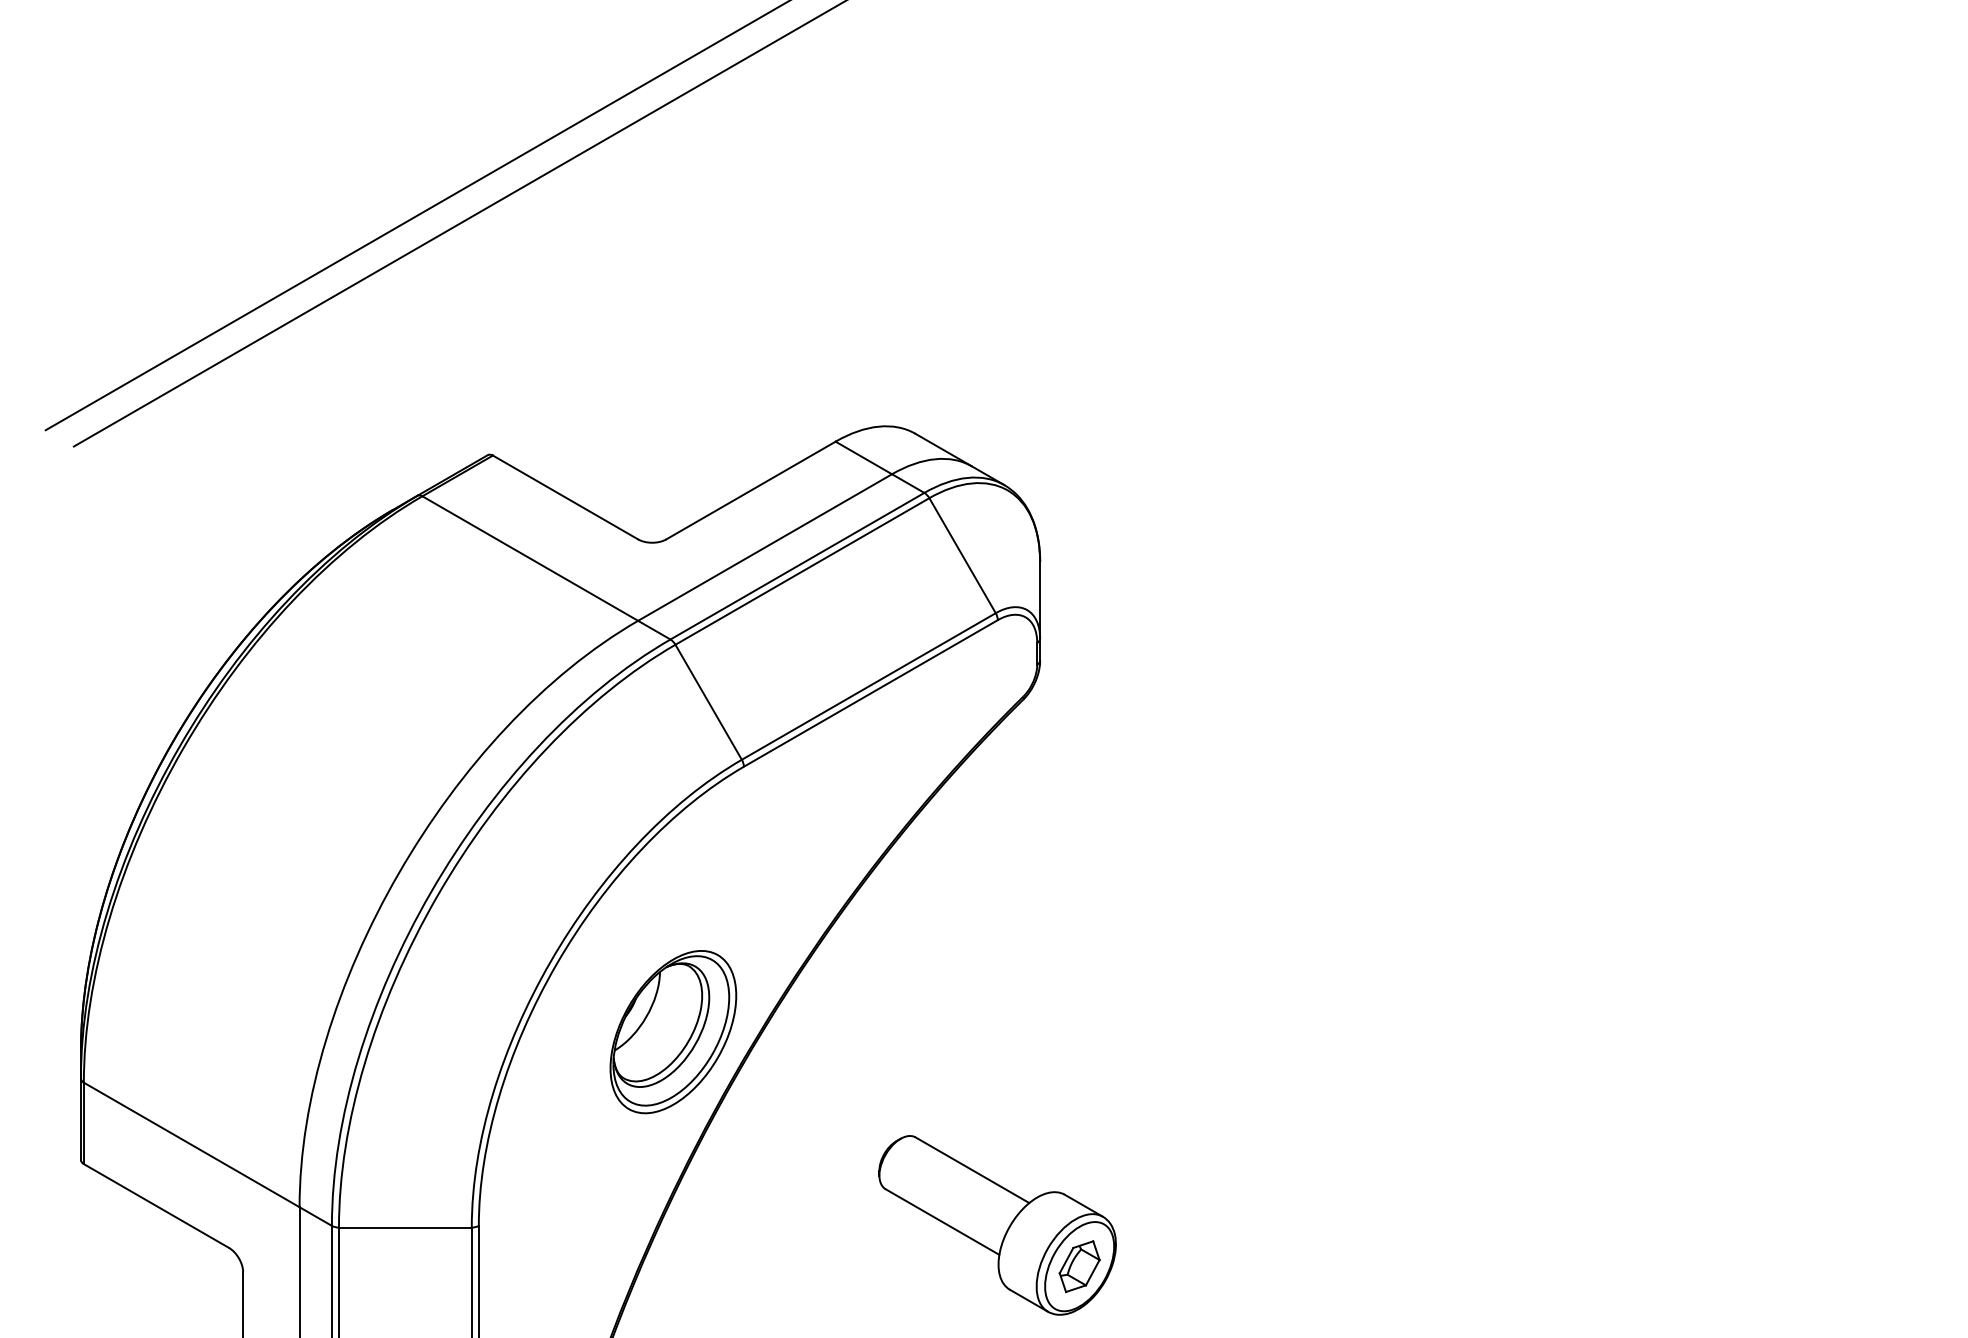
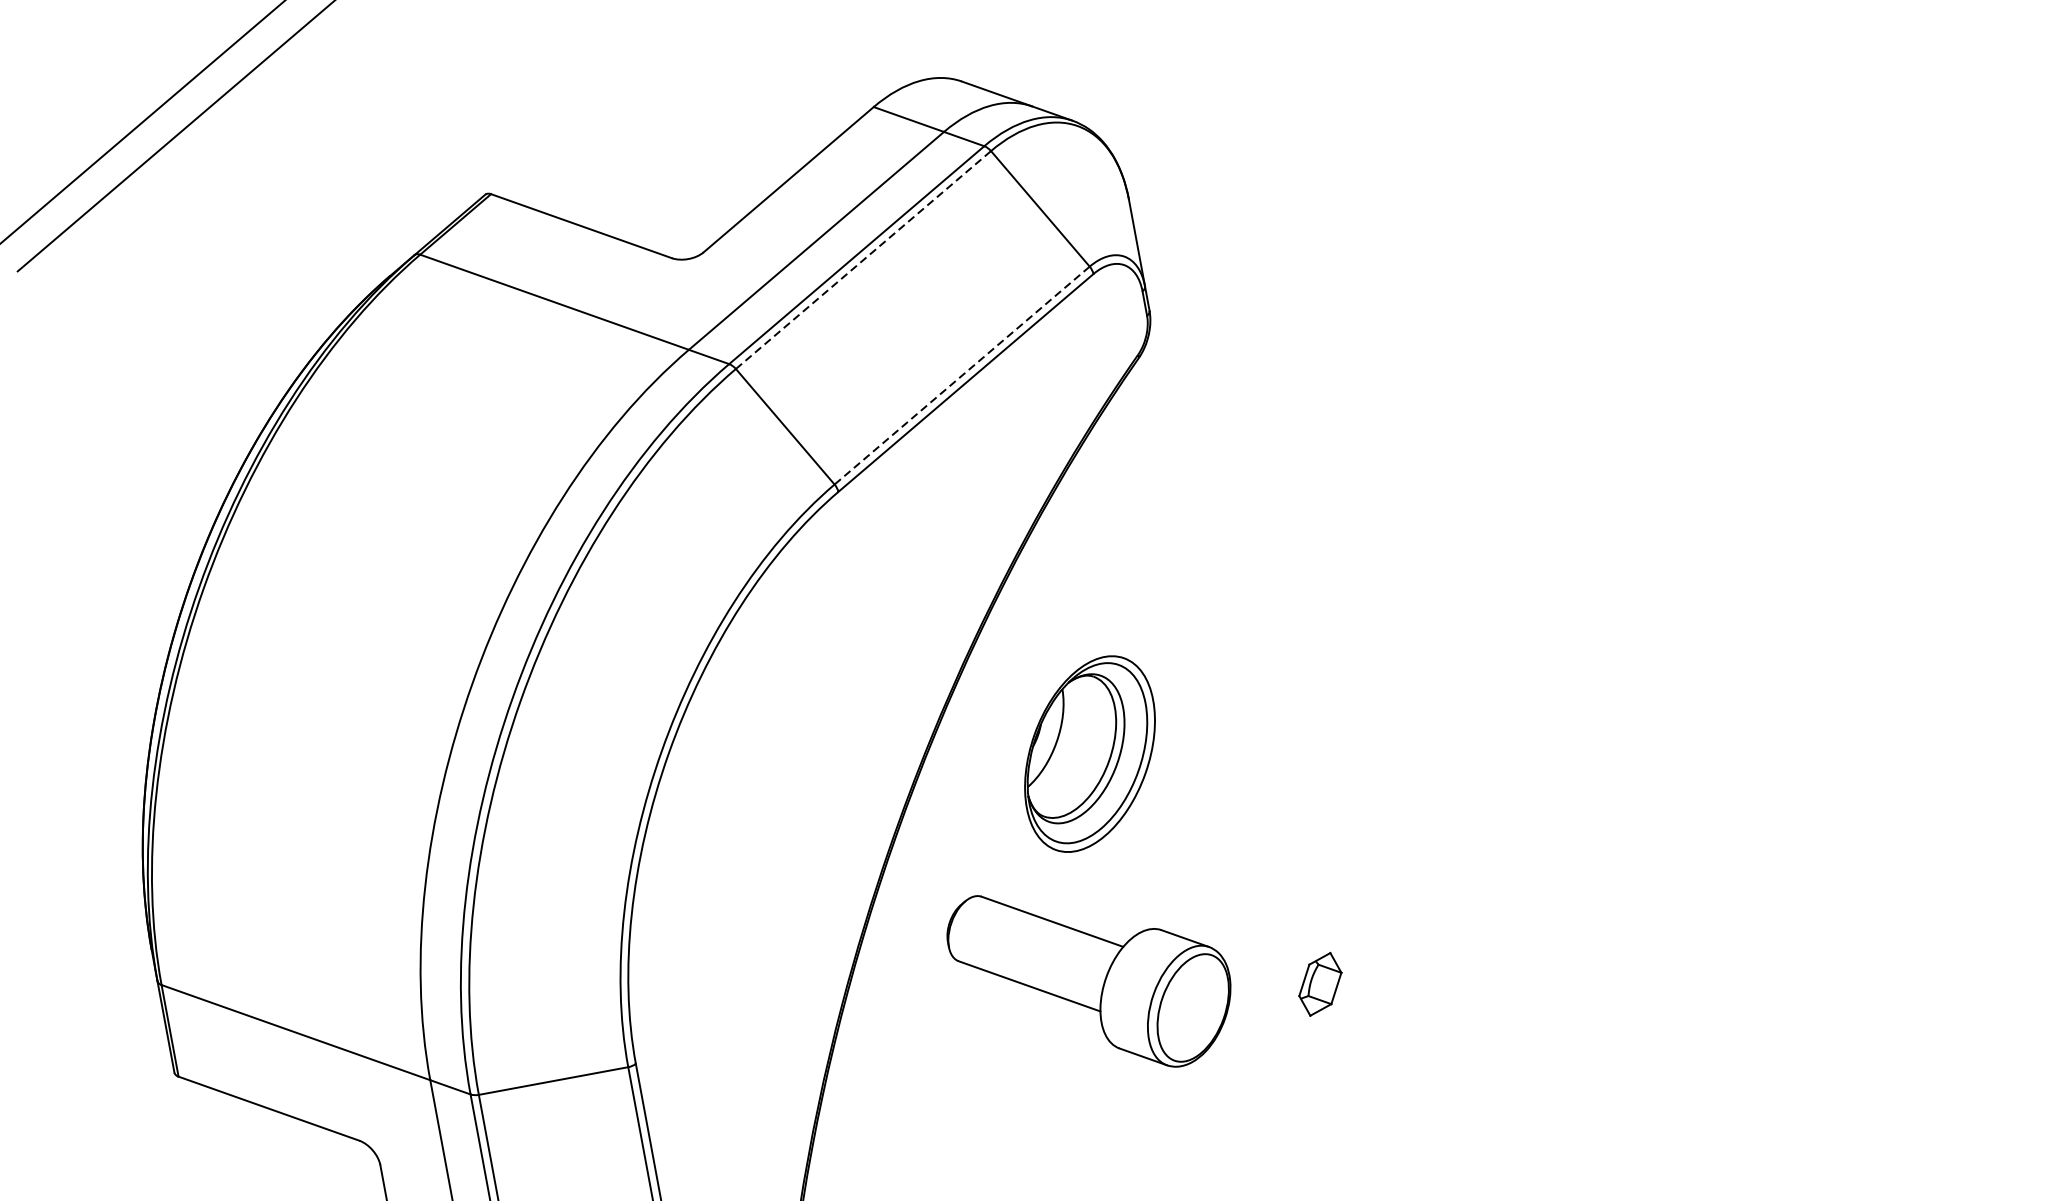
line: (802, 571) -> (863, 260), solid -> dashed
line: (868, 686) -> (961, 375), solid -> dashed
part: (673, 1032) -> (1090, 754), moved
part: (997, 1225) -> (1092, 978), moved

